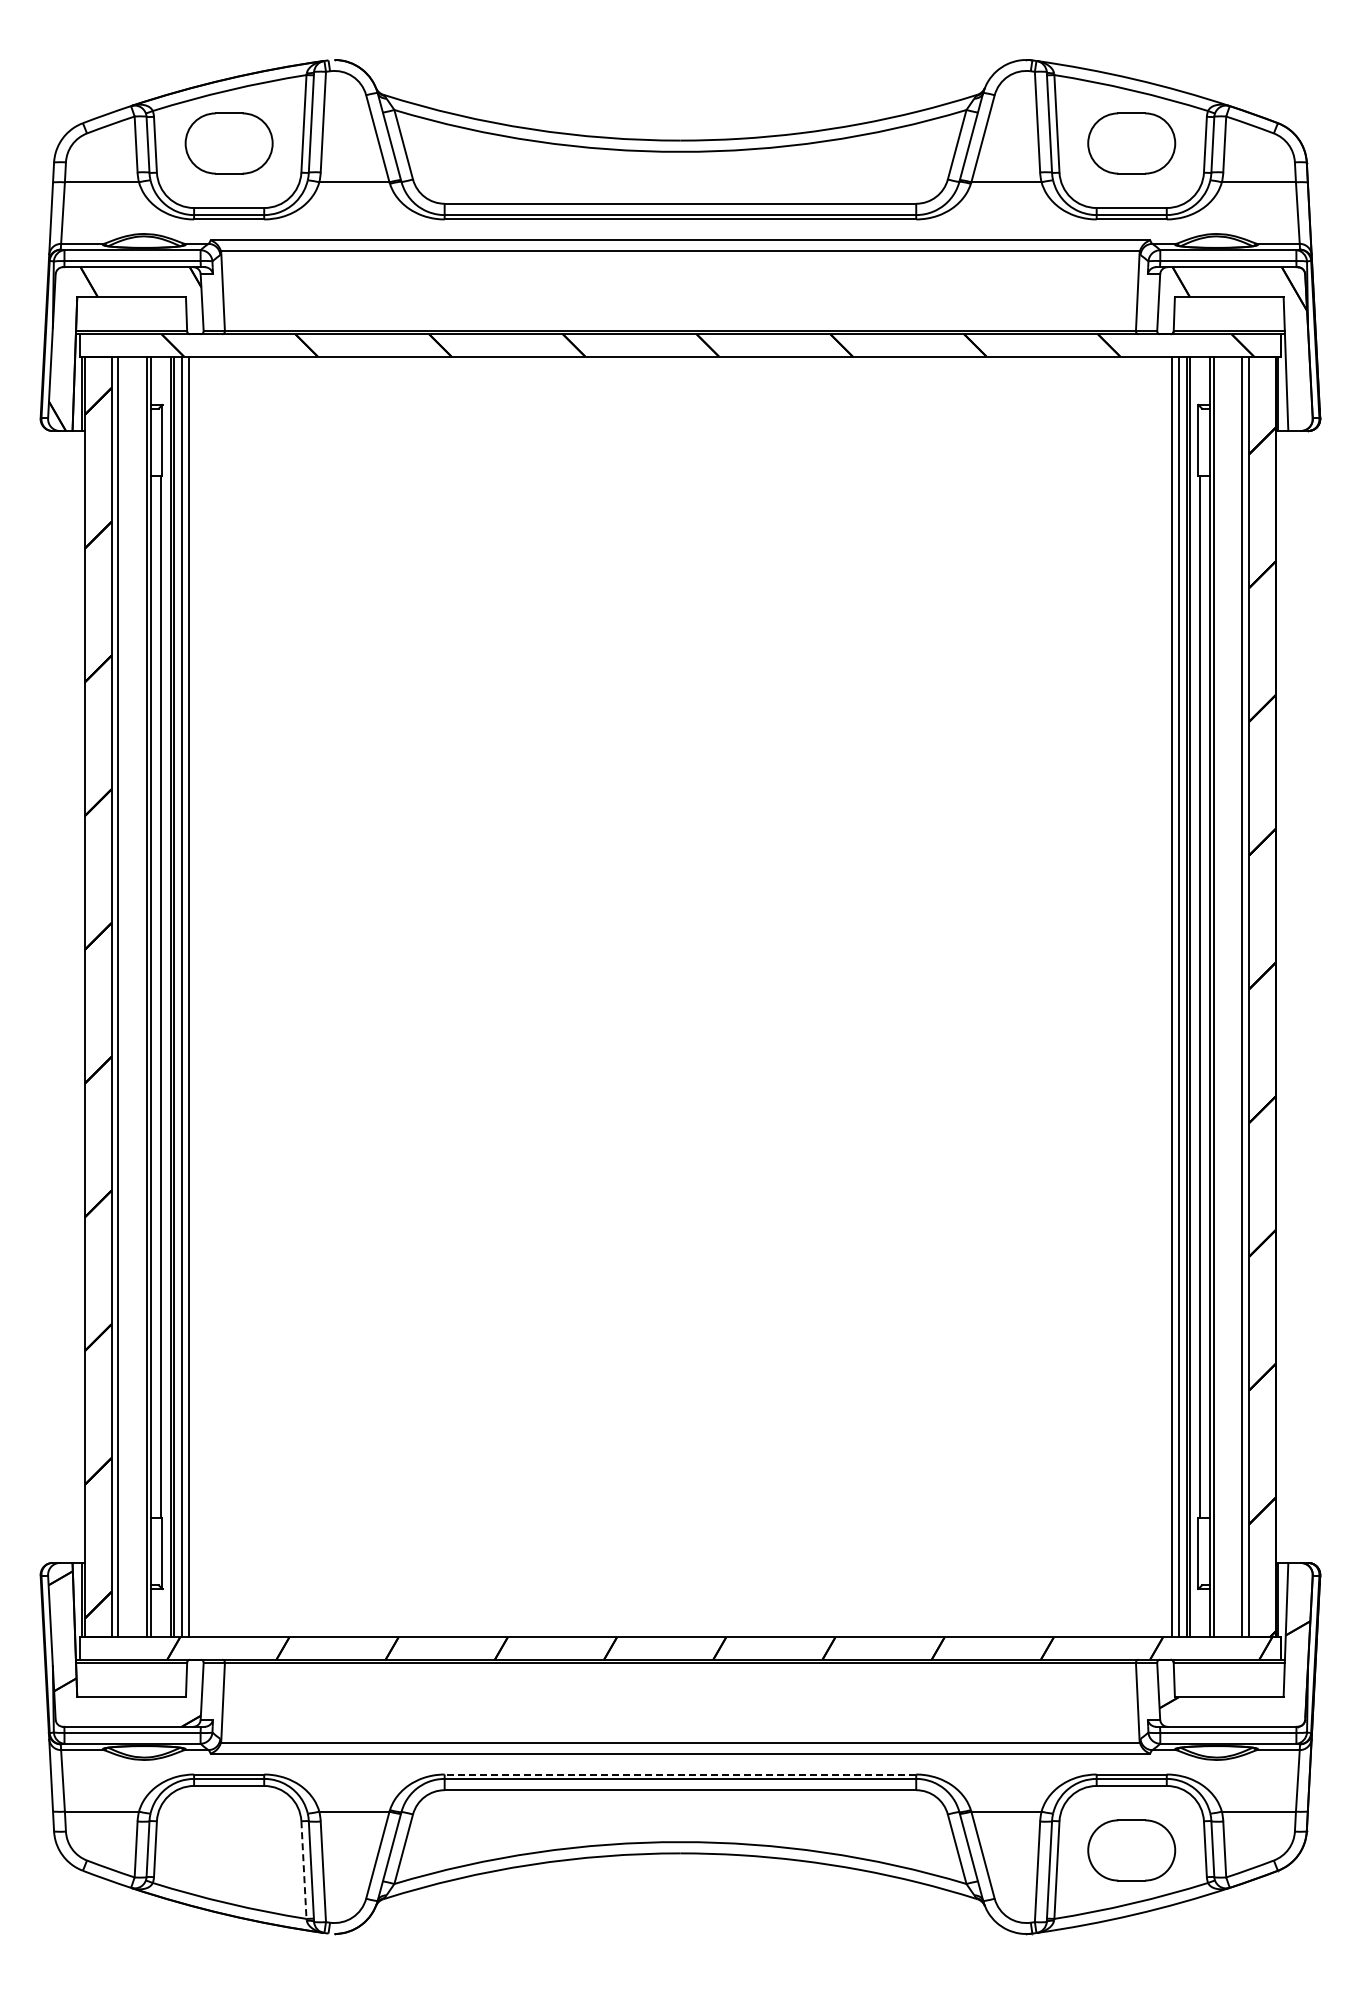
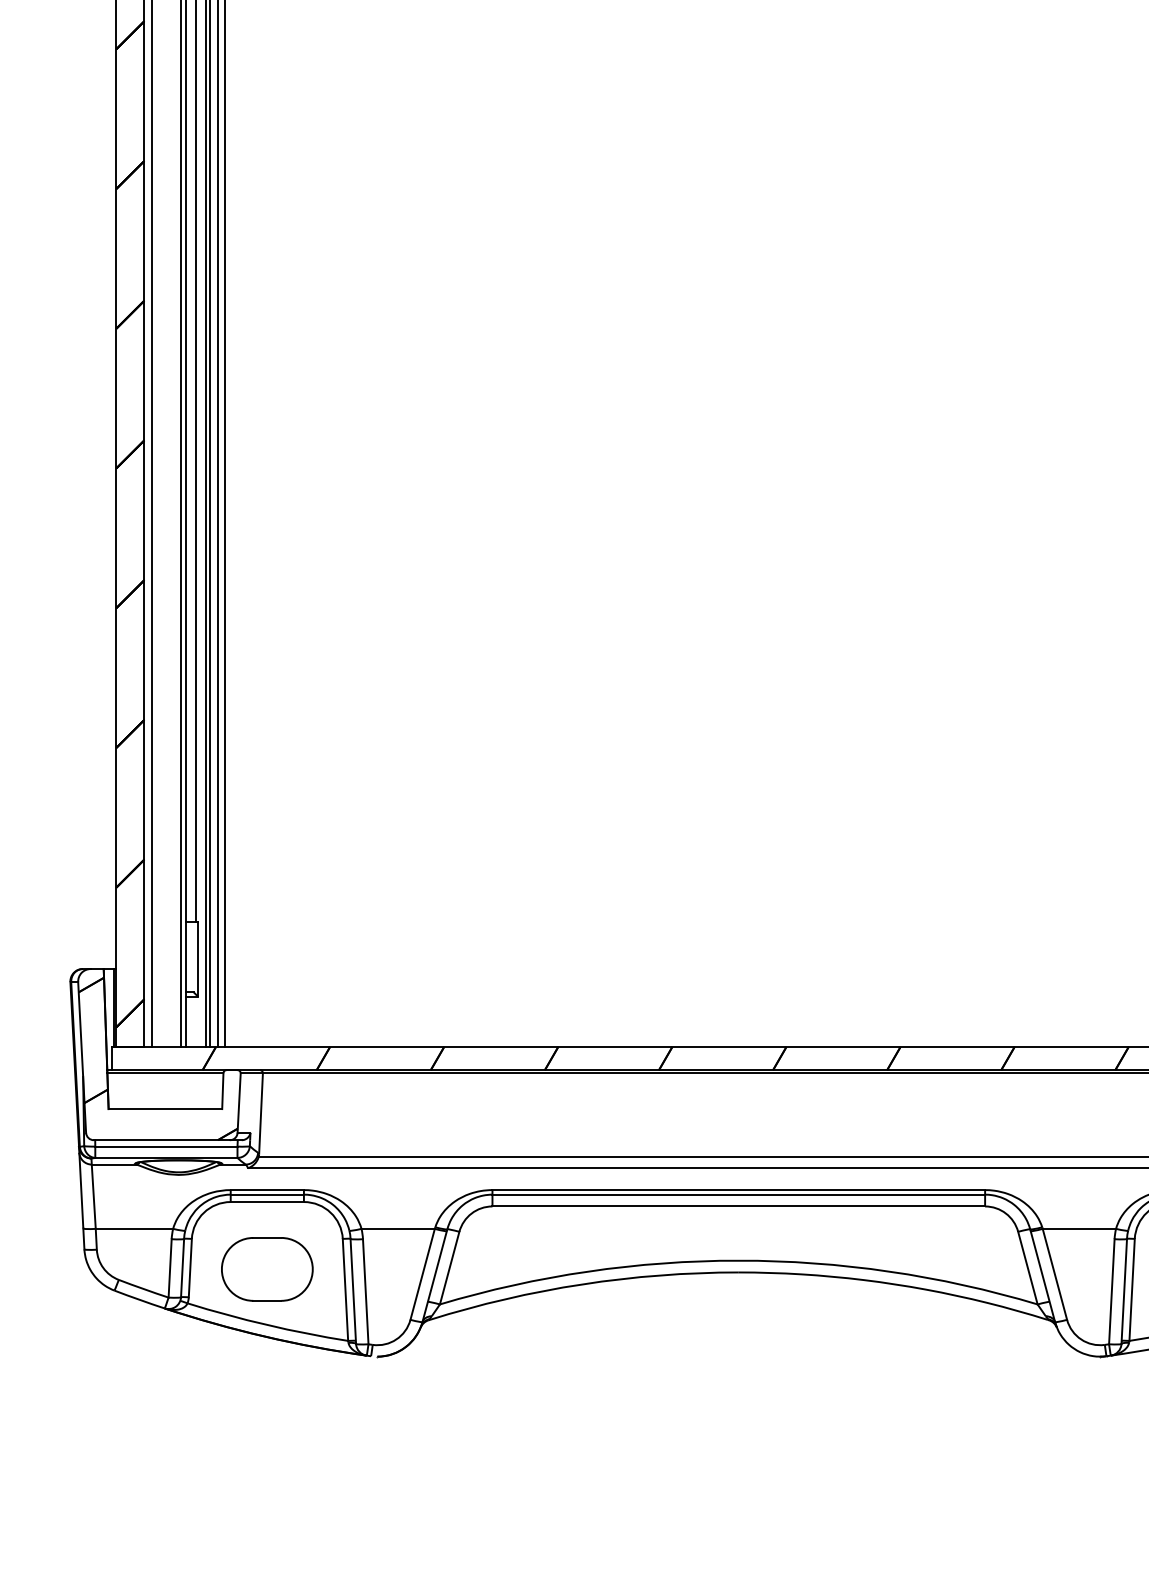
line: (680, 1774) -> (738, 1190), dashed -> solid
part: (228, 1850) -> (266, 1269), added
line: (303, 1870) -> (345, 1290), dashed -> solid

